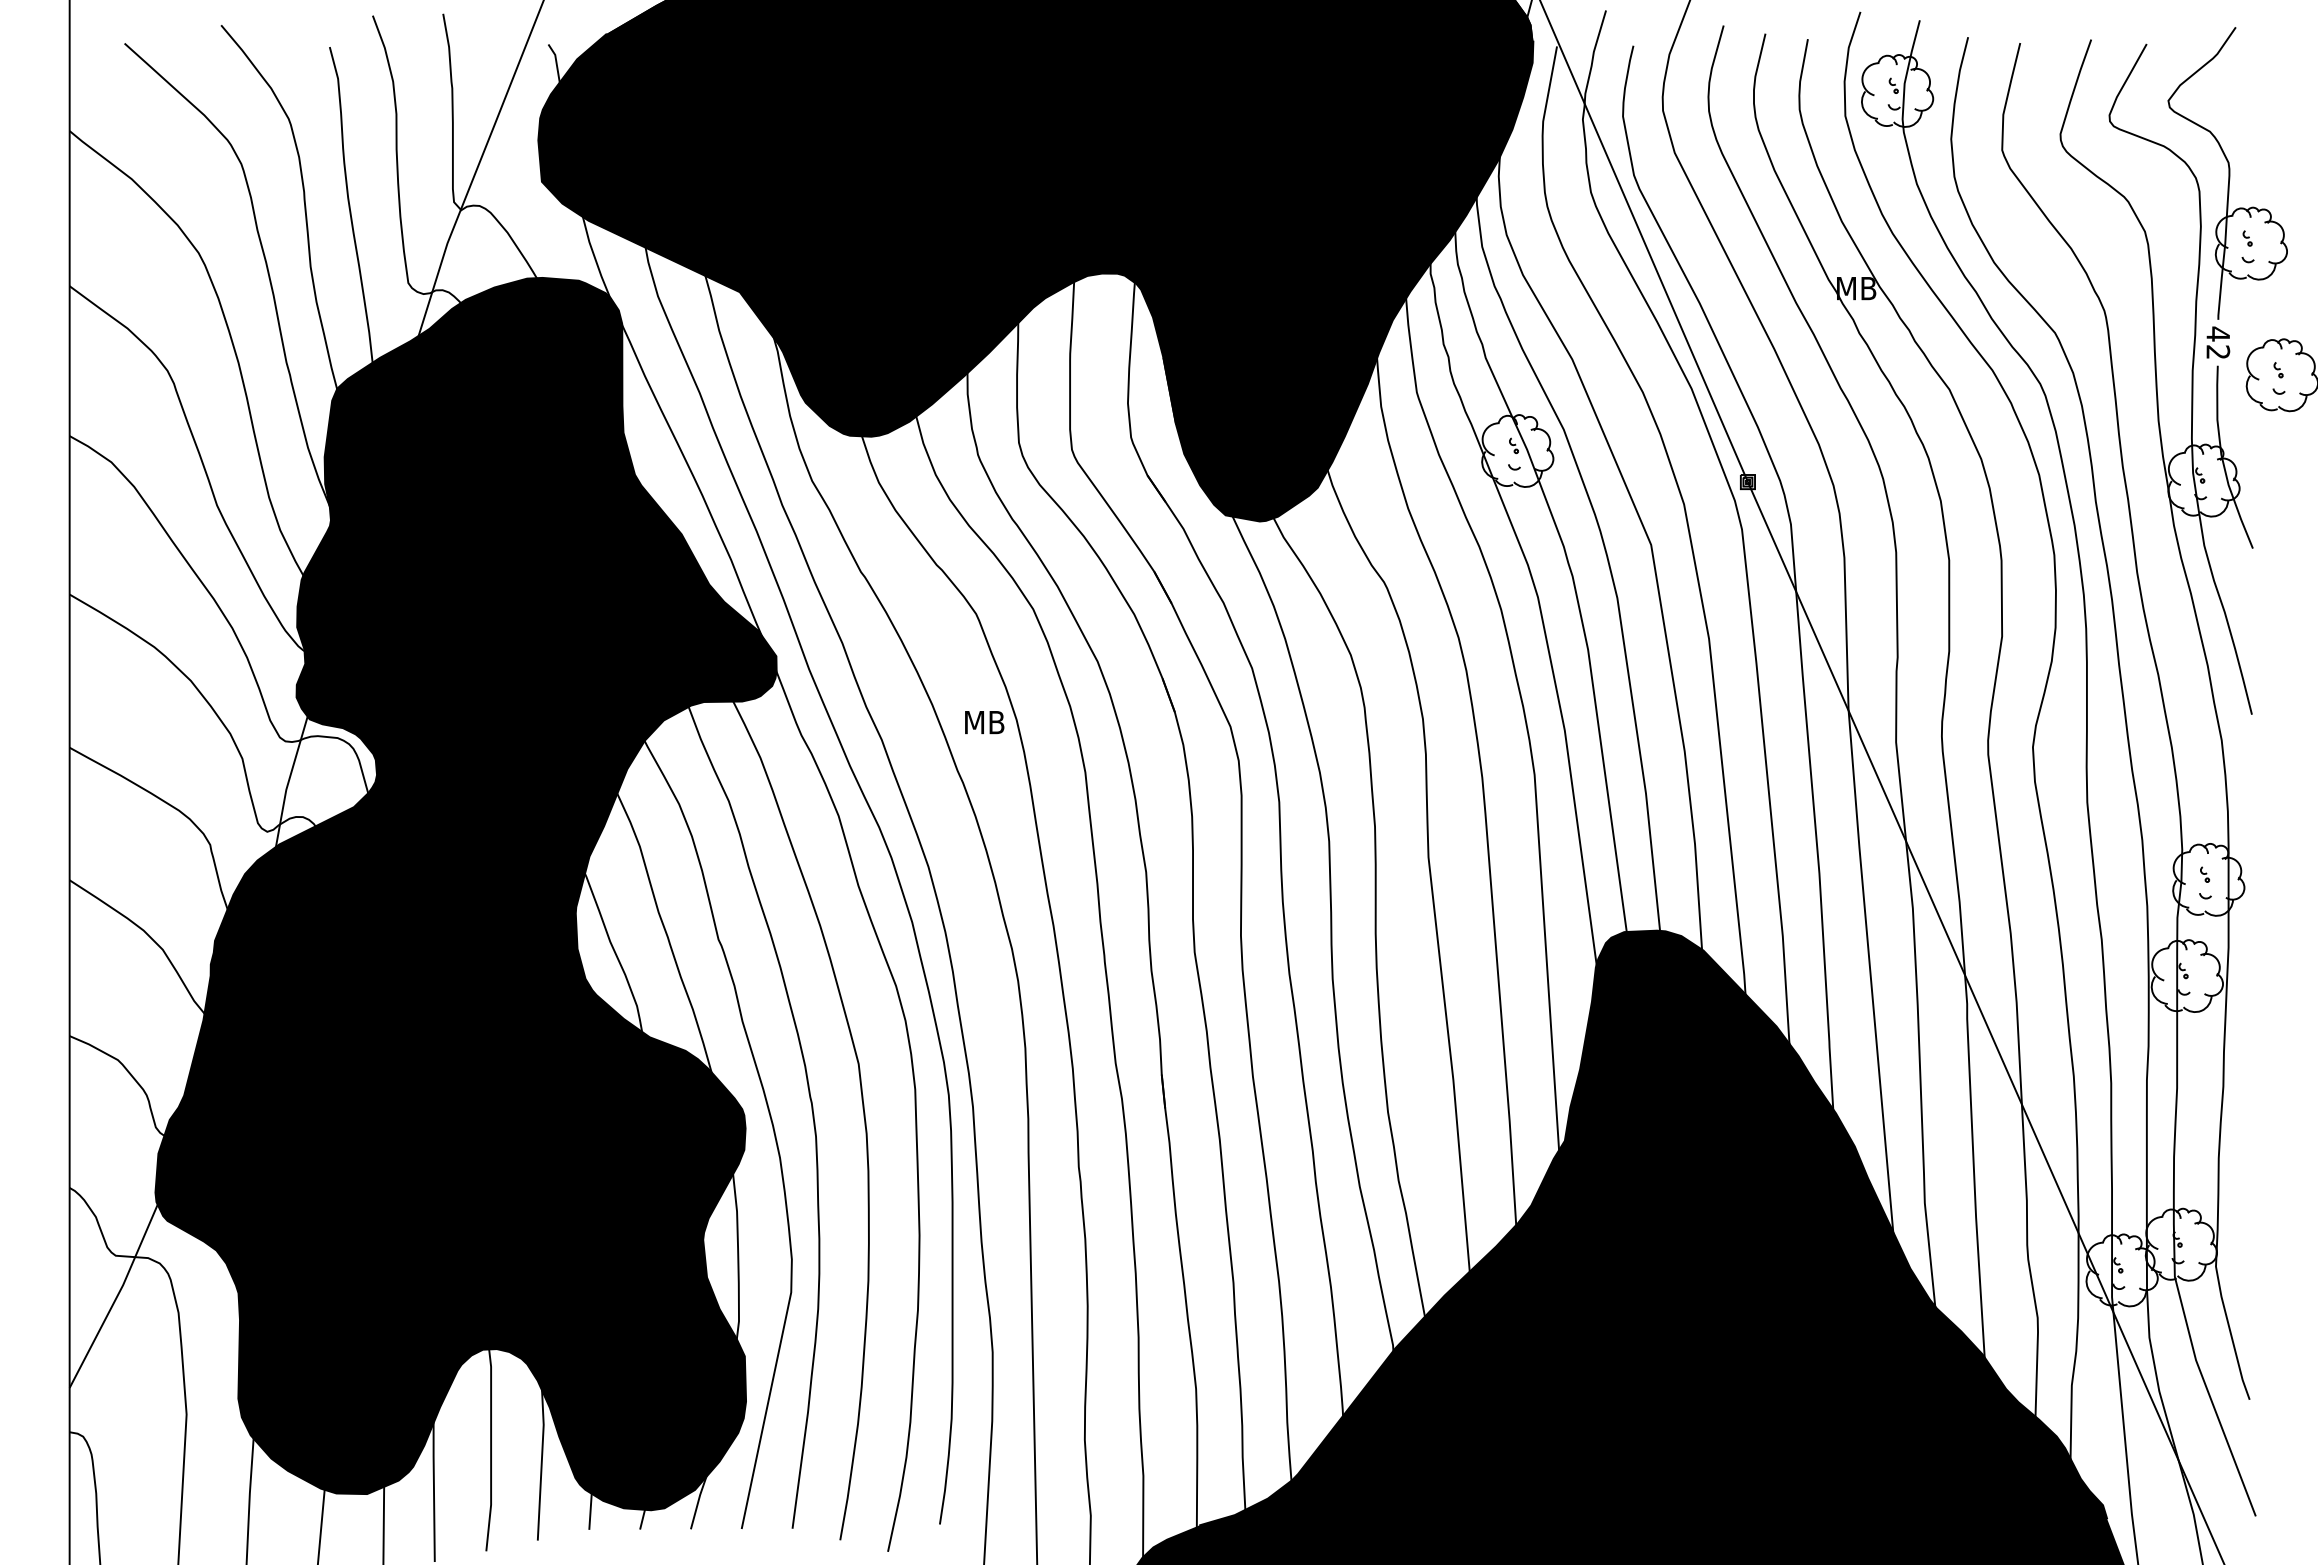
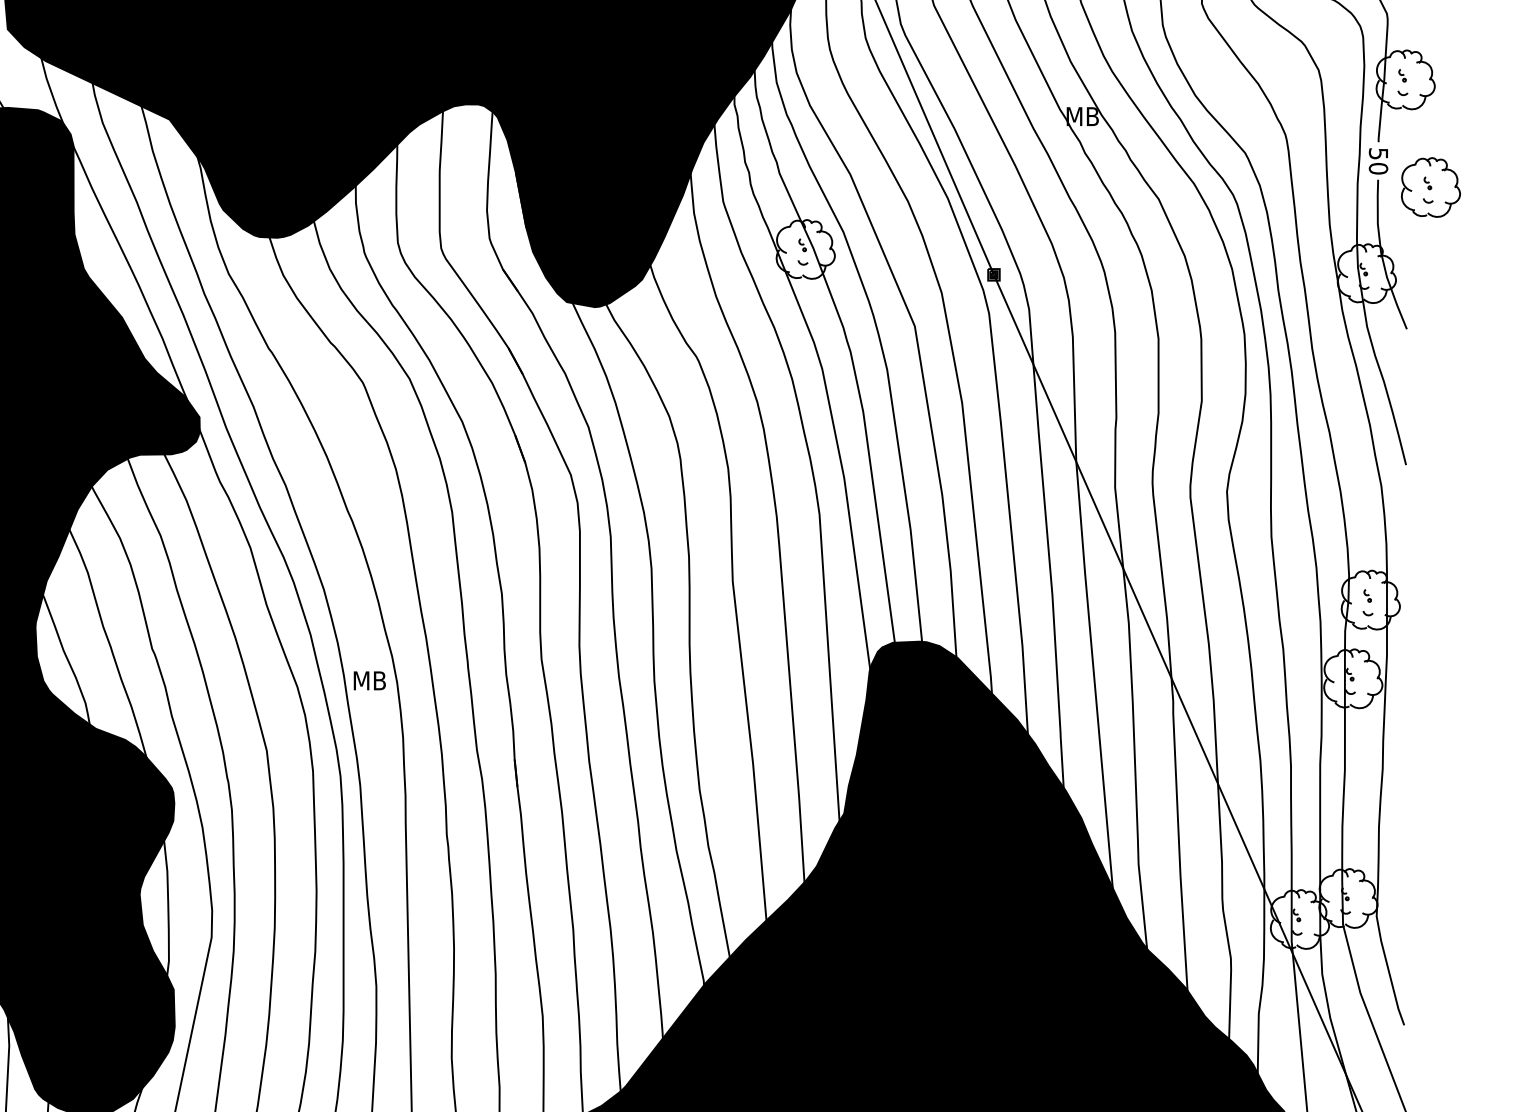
text: (2218, 342) -> (1378, 160), 42 -> 50
text: (984, 722) -> (369, 680), moved

